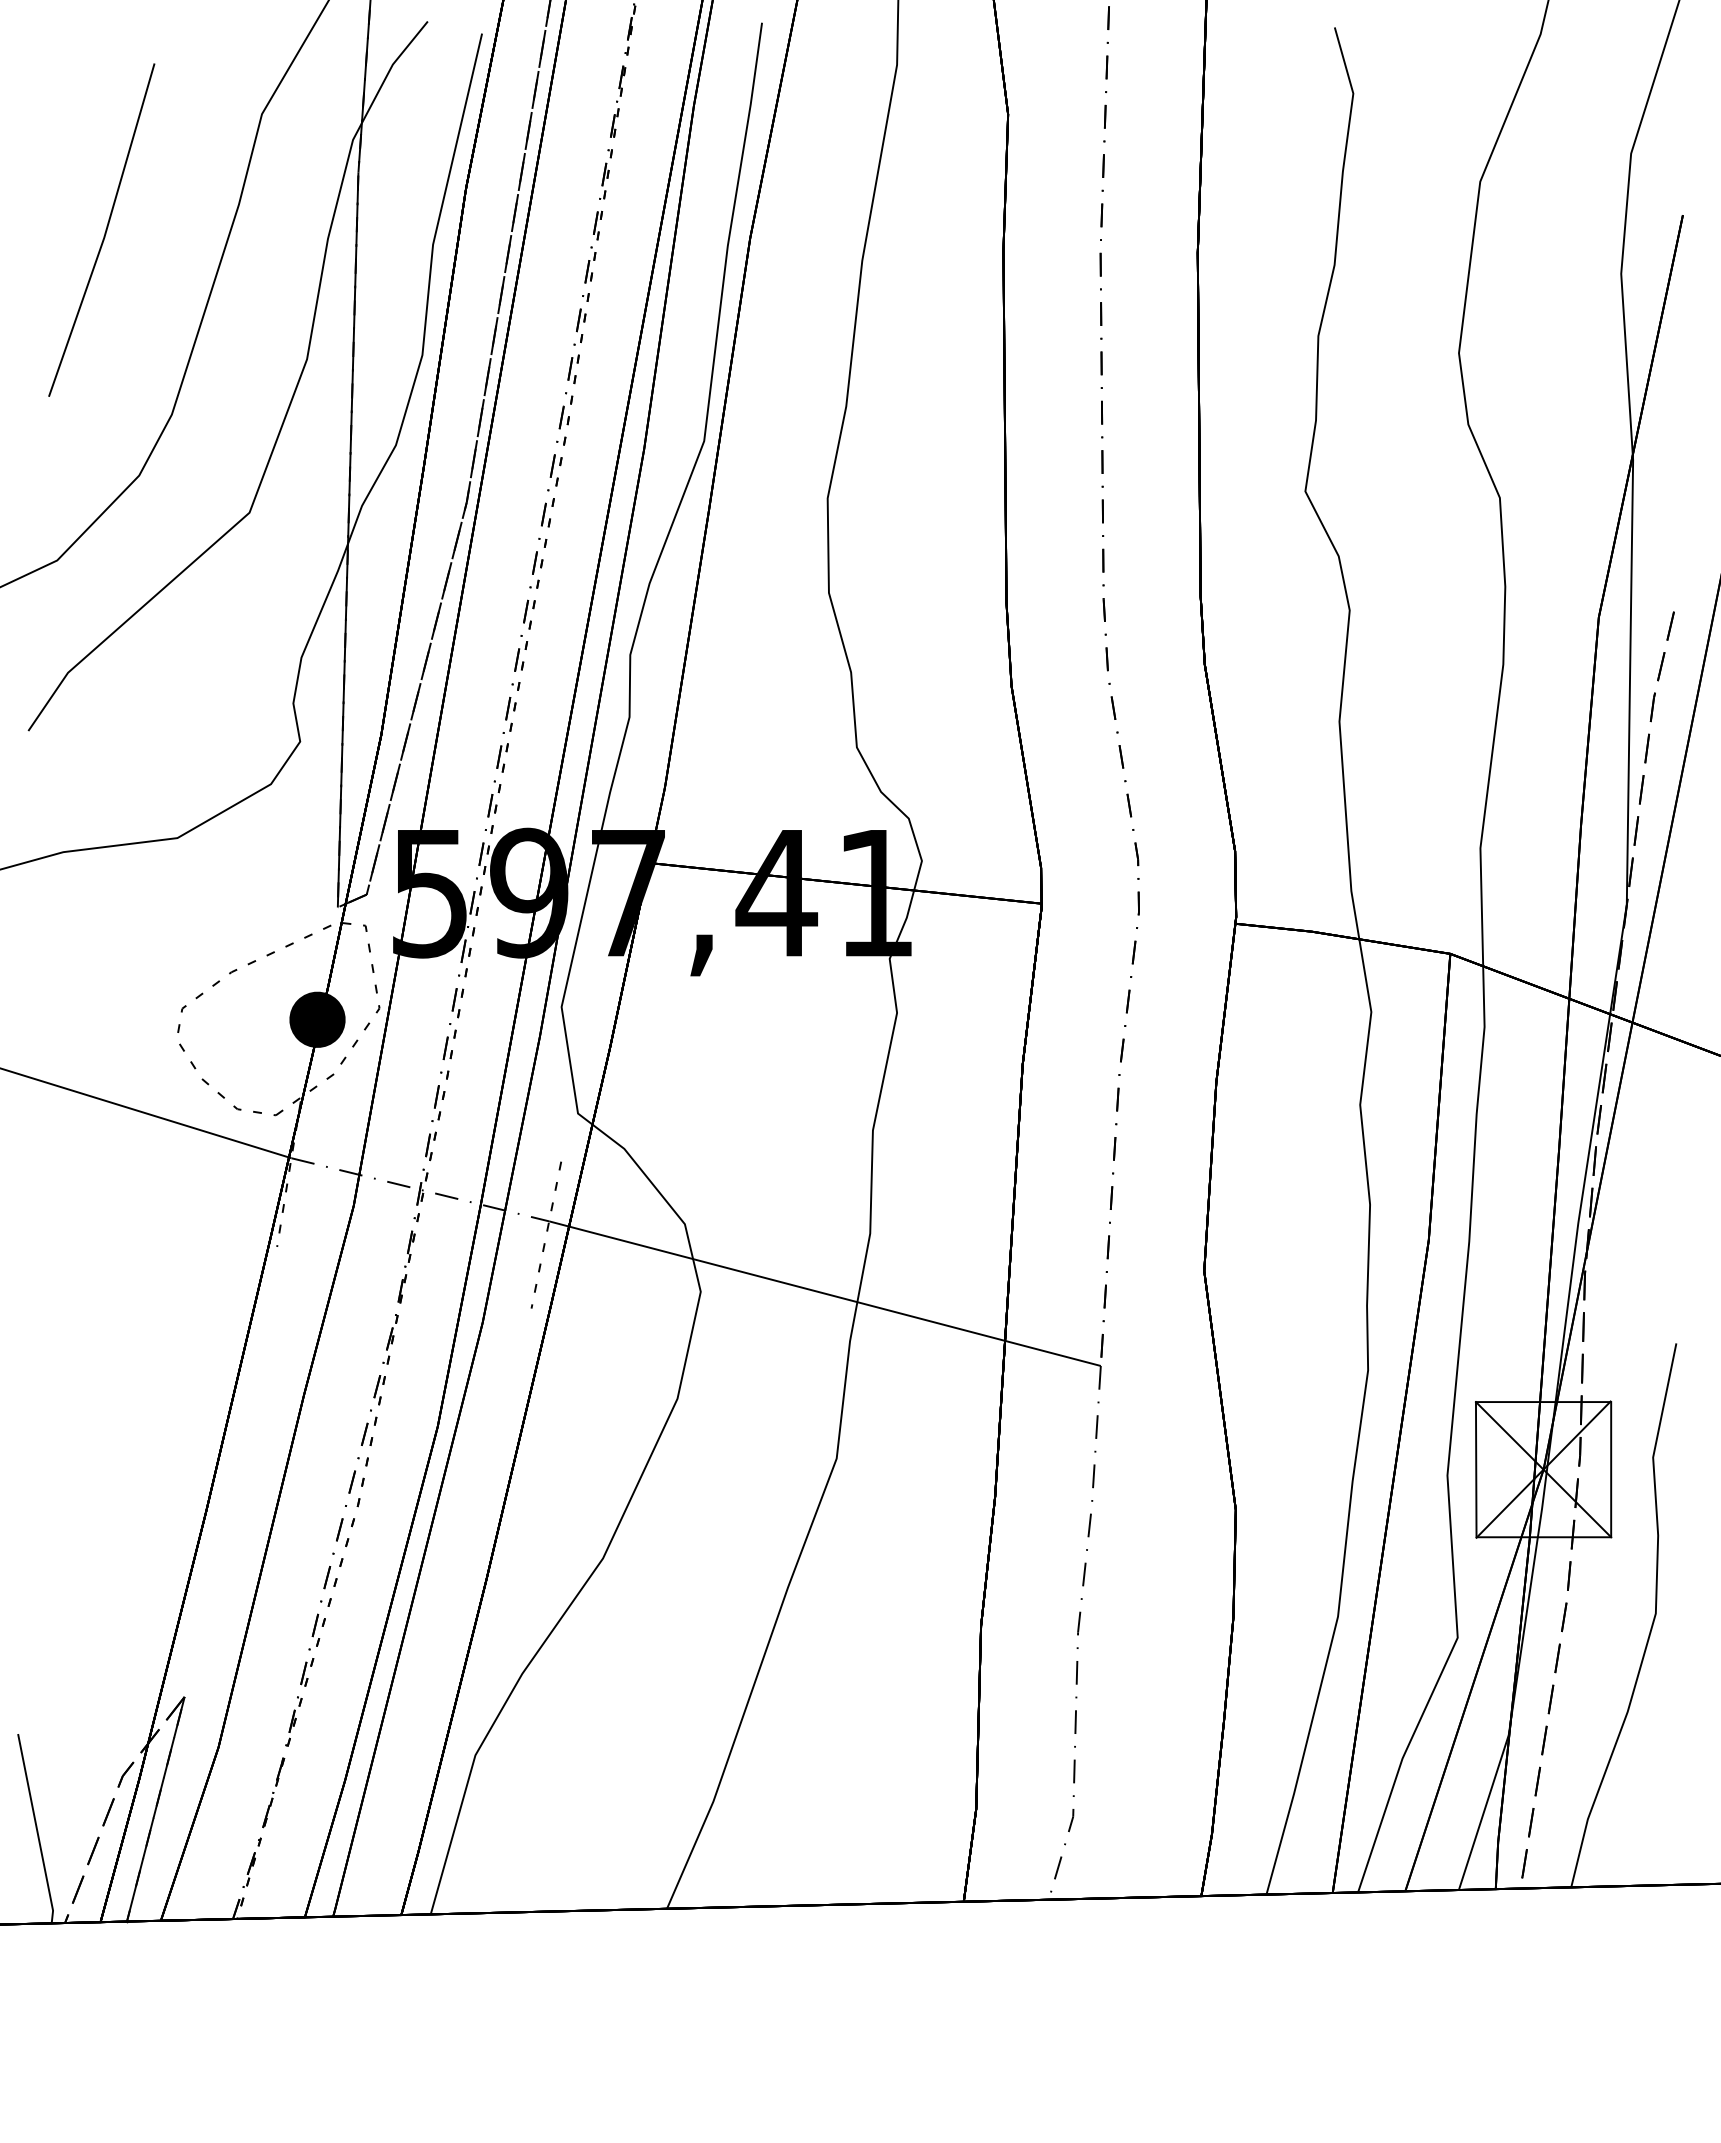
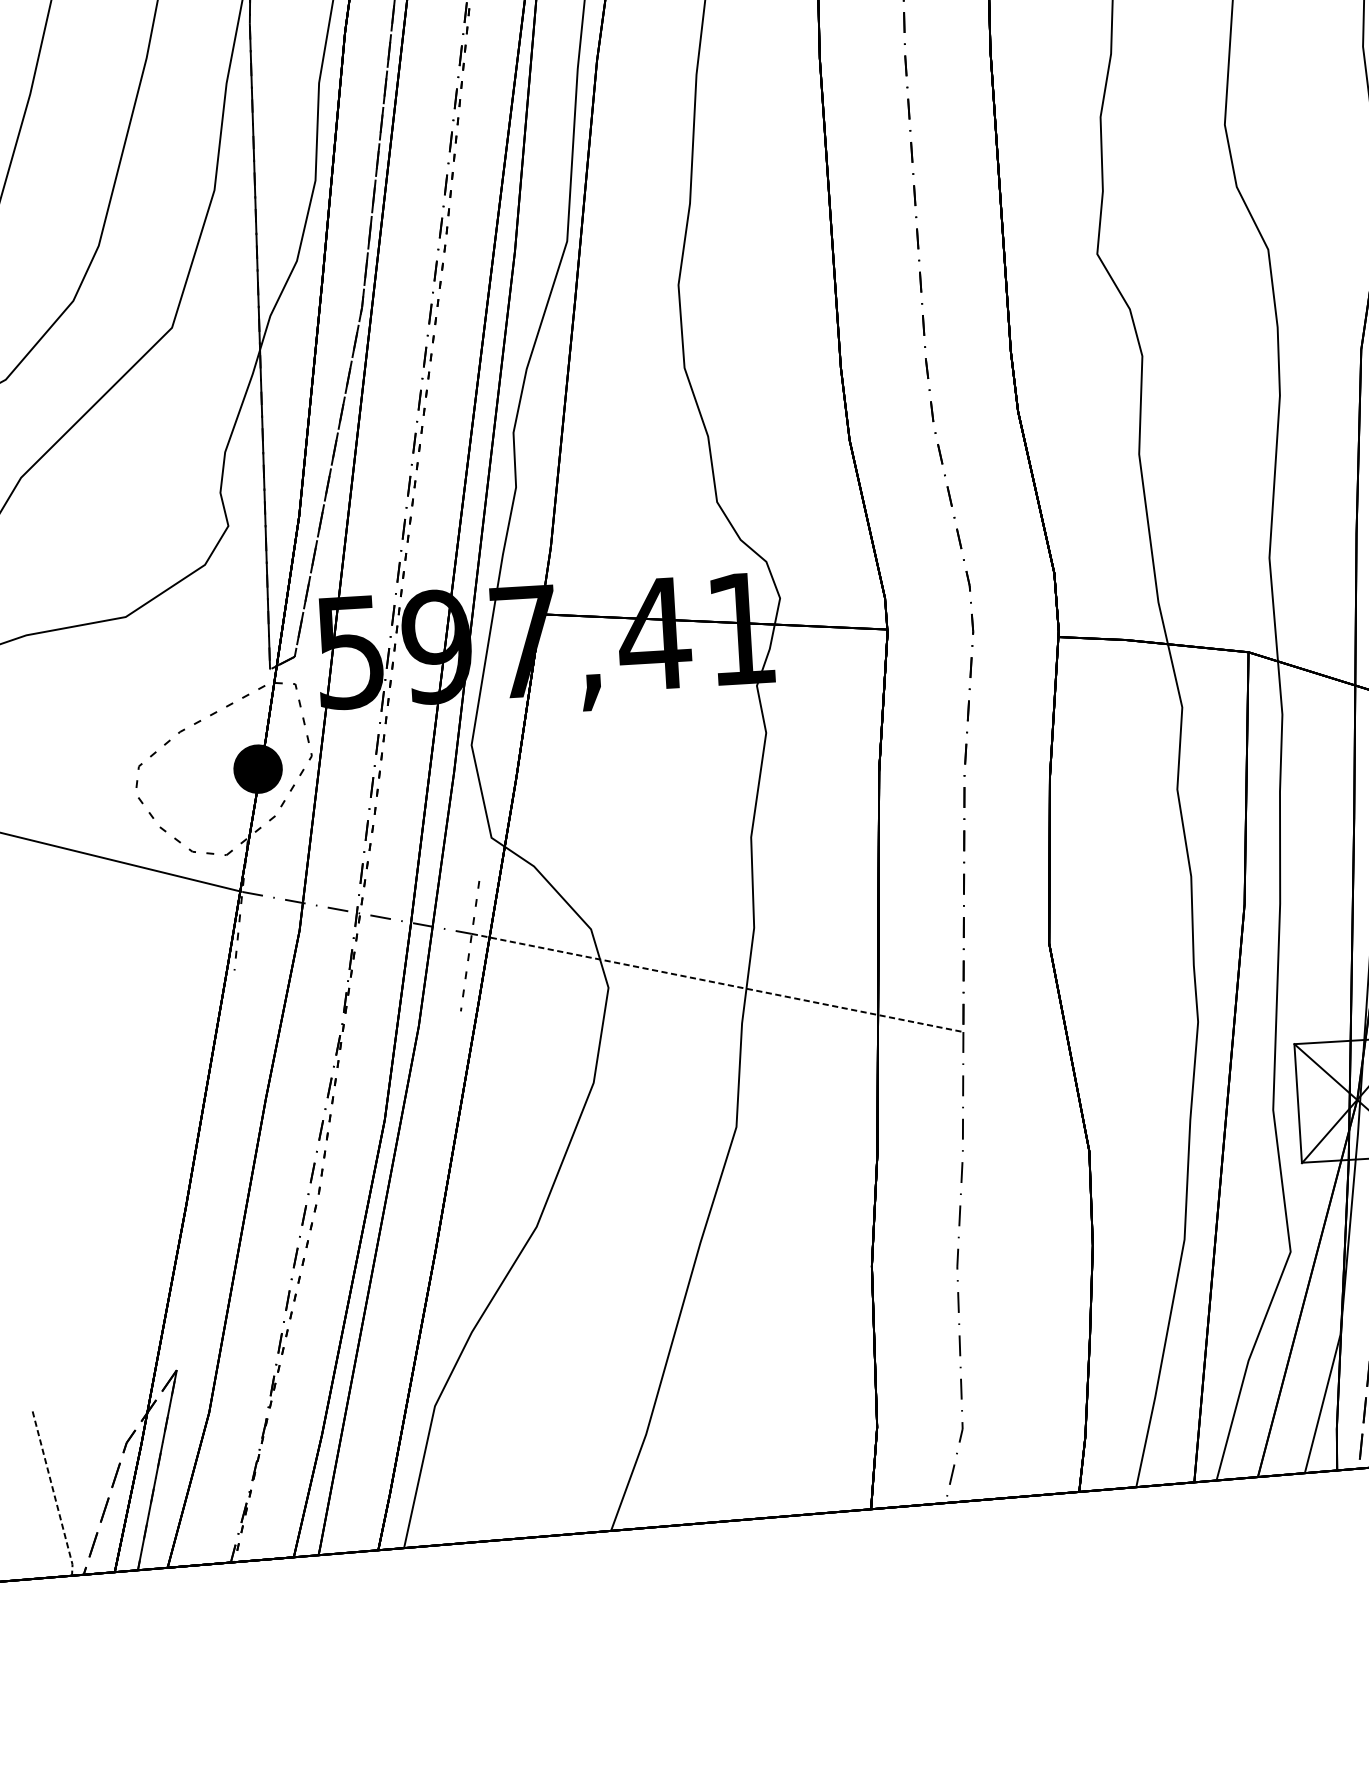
line: (825, 1293) -> (718, 982), solid -> dashed
line: (37, 1829) -> (54, 1494), solid -> dashed

